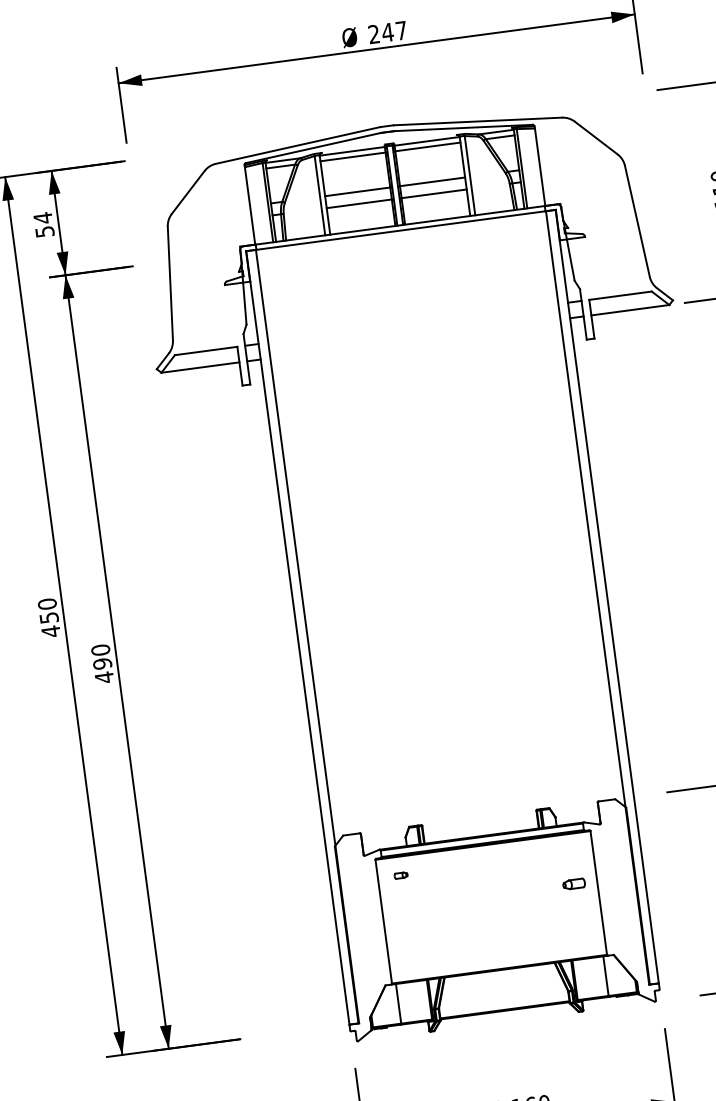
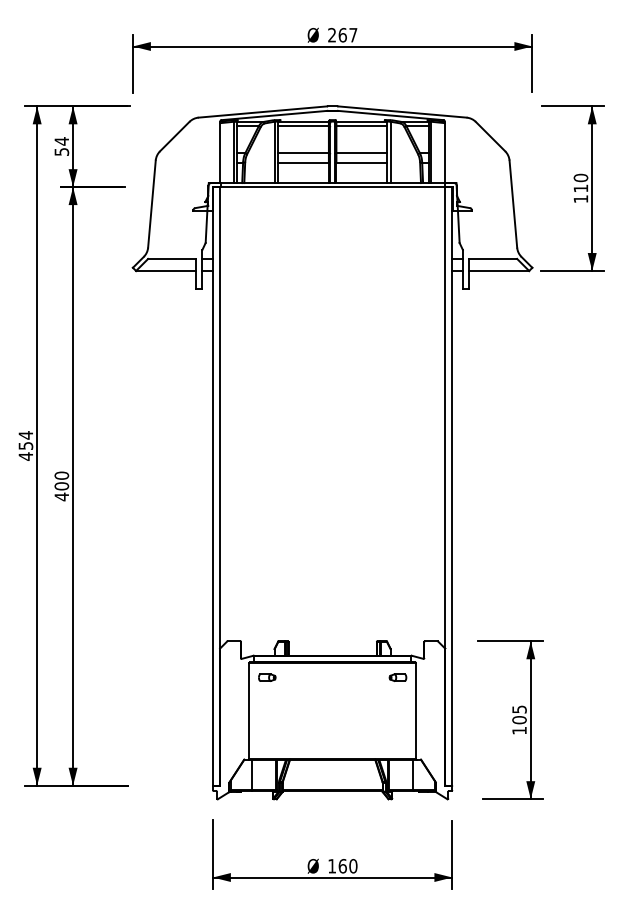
text: (387, 32) -> (342, 35), 247 -> 267
text: (46, 604) -> (25, 435), 450 -> 454
text: (102, 664) -> (61, 486), 490 -> 400
part: (401, 875) -> (267, 677), size x1.67
part: (573, 884) -> (397, 677), moved

